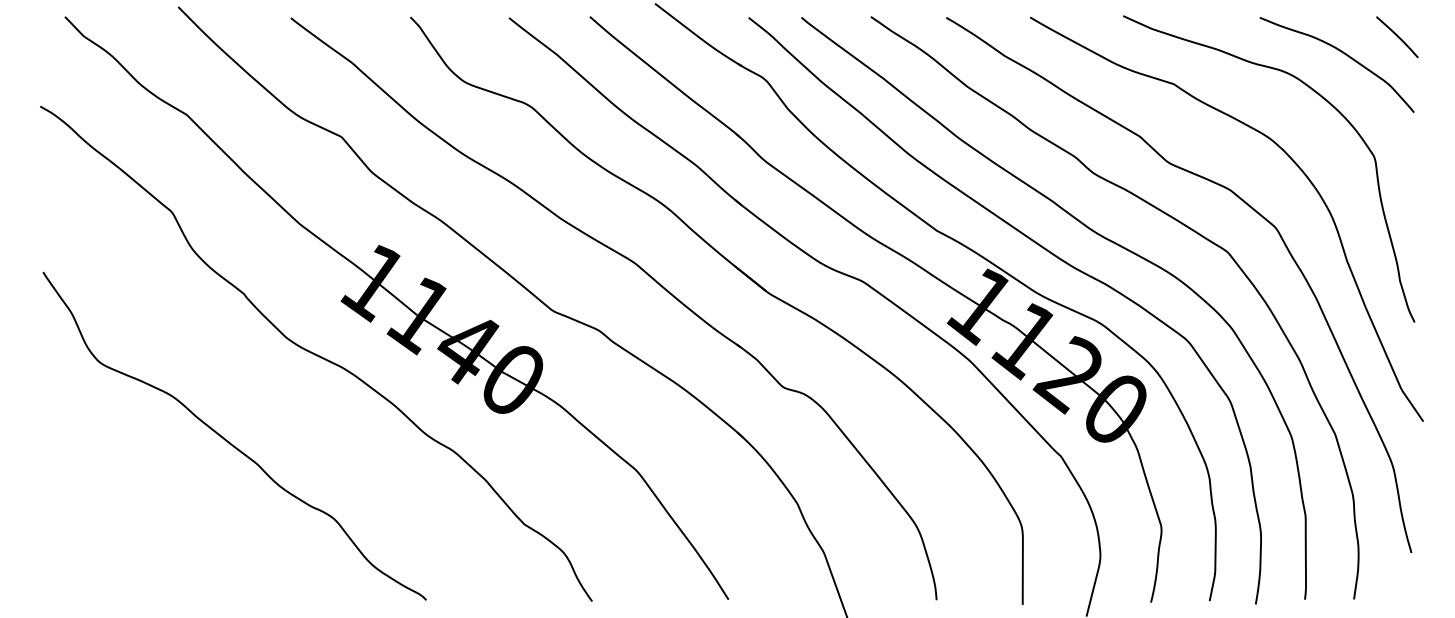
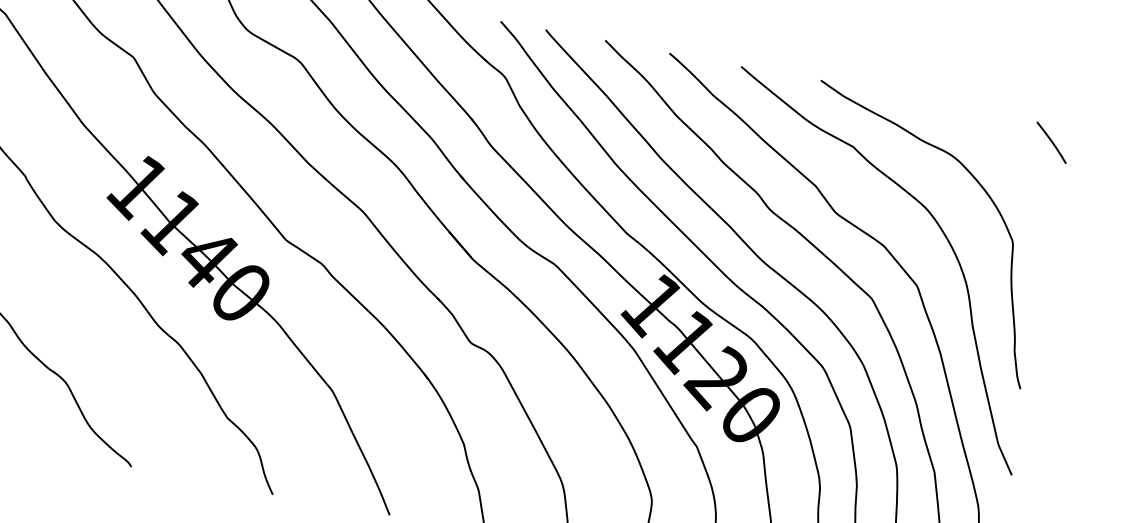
curve: (1342, 53) -> (1002, 147), removed

